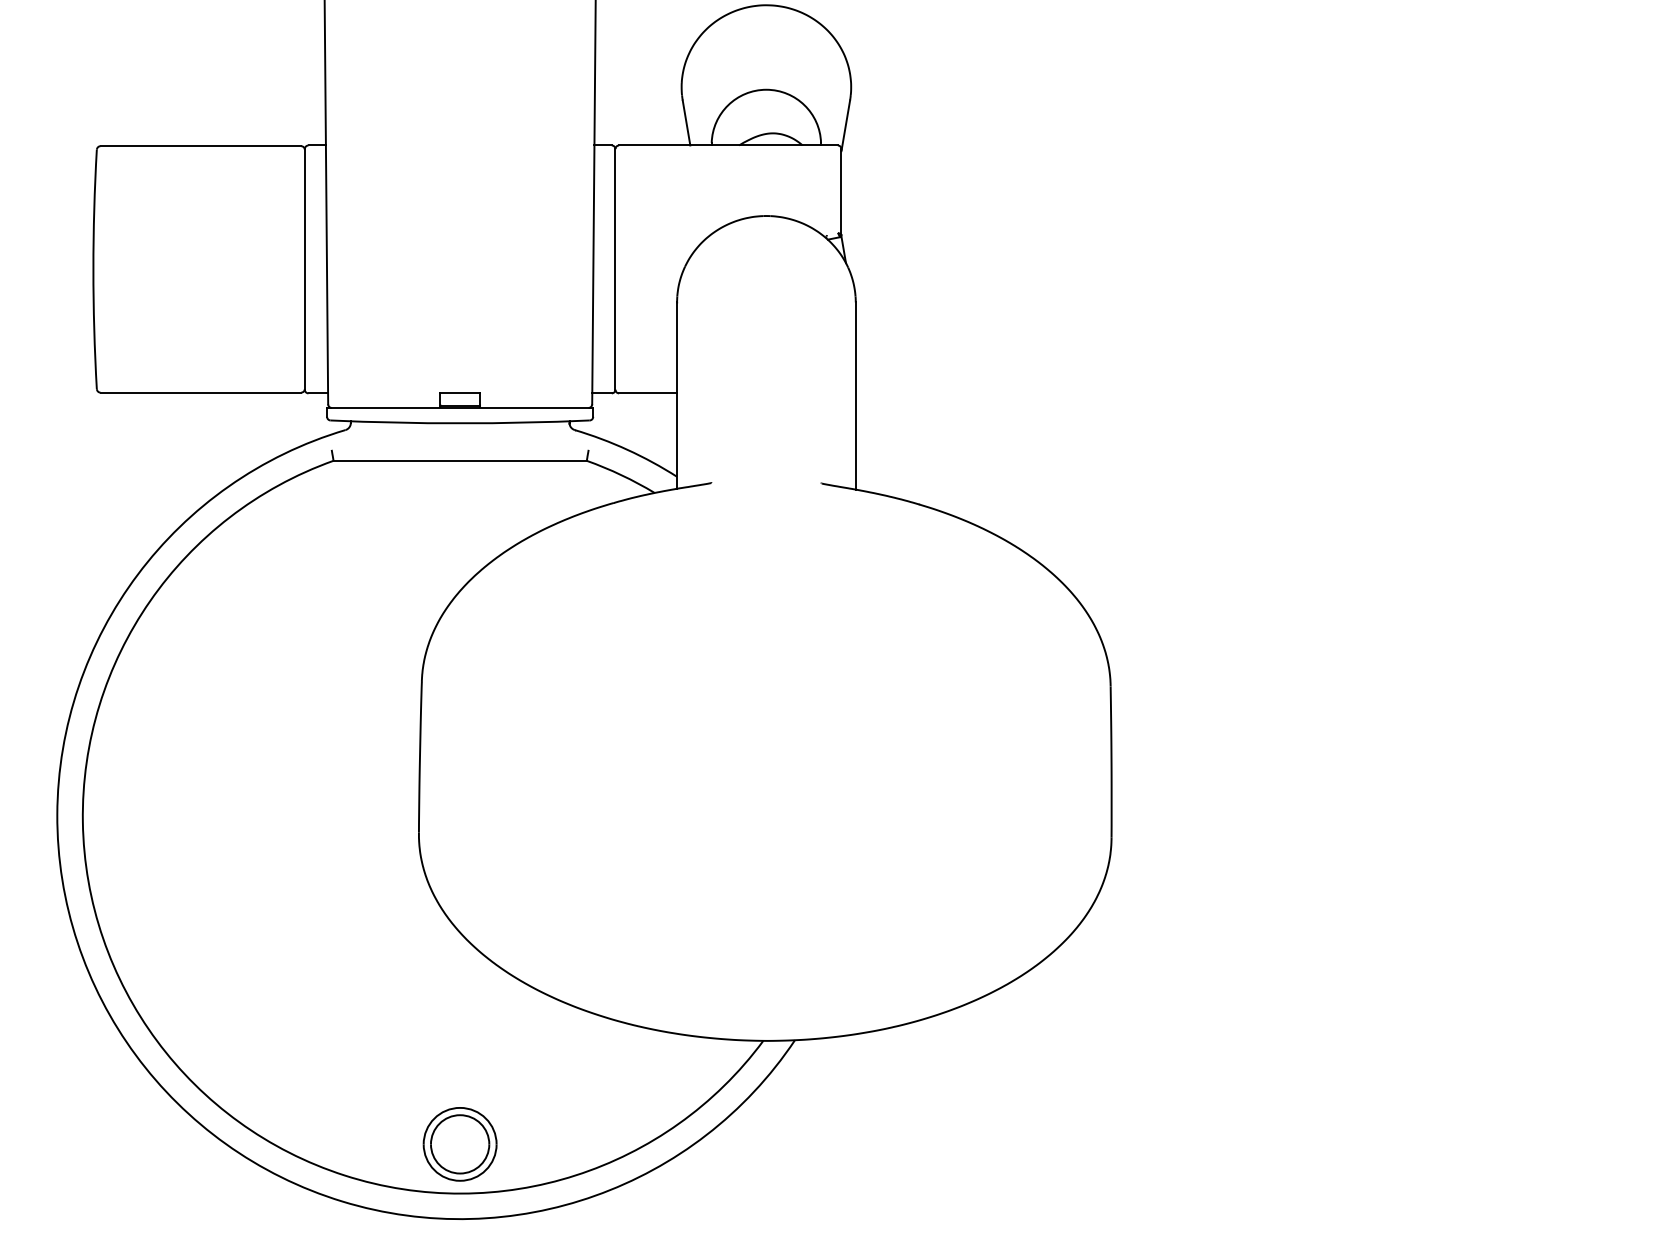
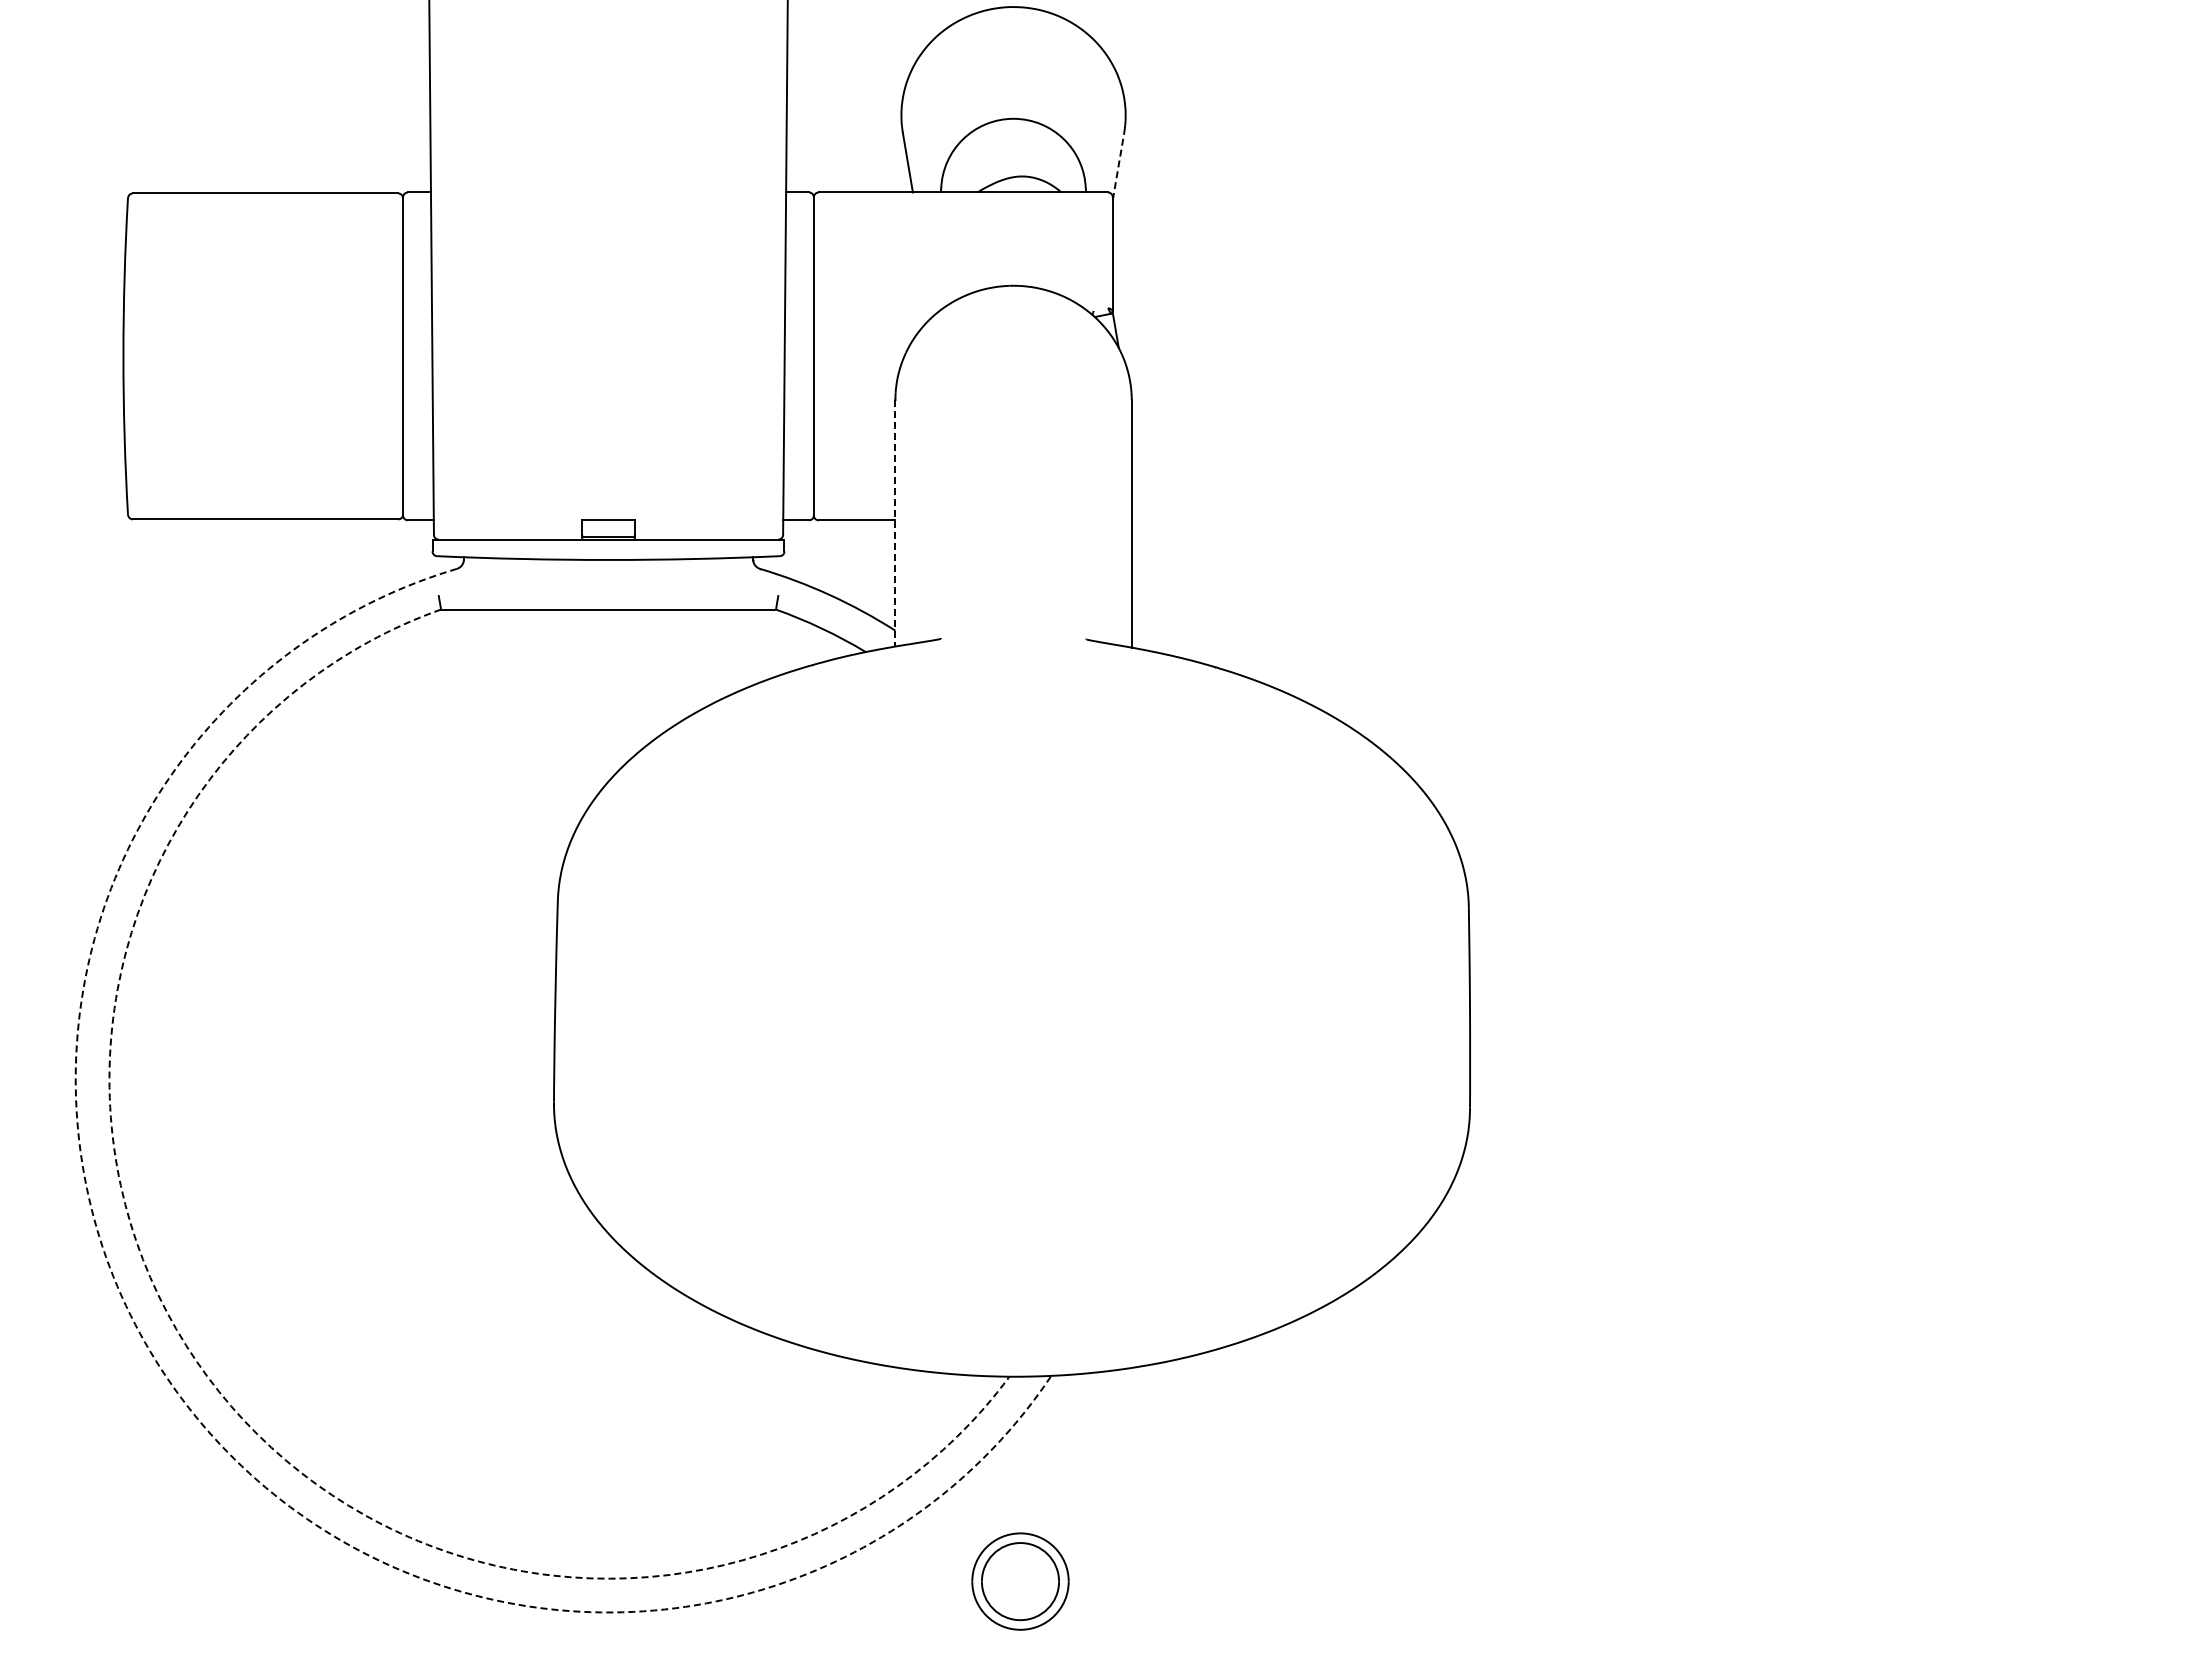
line: (845, 125) -> (1118, 166), solid -> dashed
line: (677, 395) -> (895, 523), solid -> dashed
arc: (156, 1040) -> (207, 1376), solid -> dashed
arc: (135, 1055) -> (179, 1395), solid -> dashed
part: (460, 1144) -> (1020, 1581), moved

